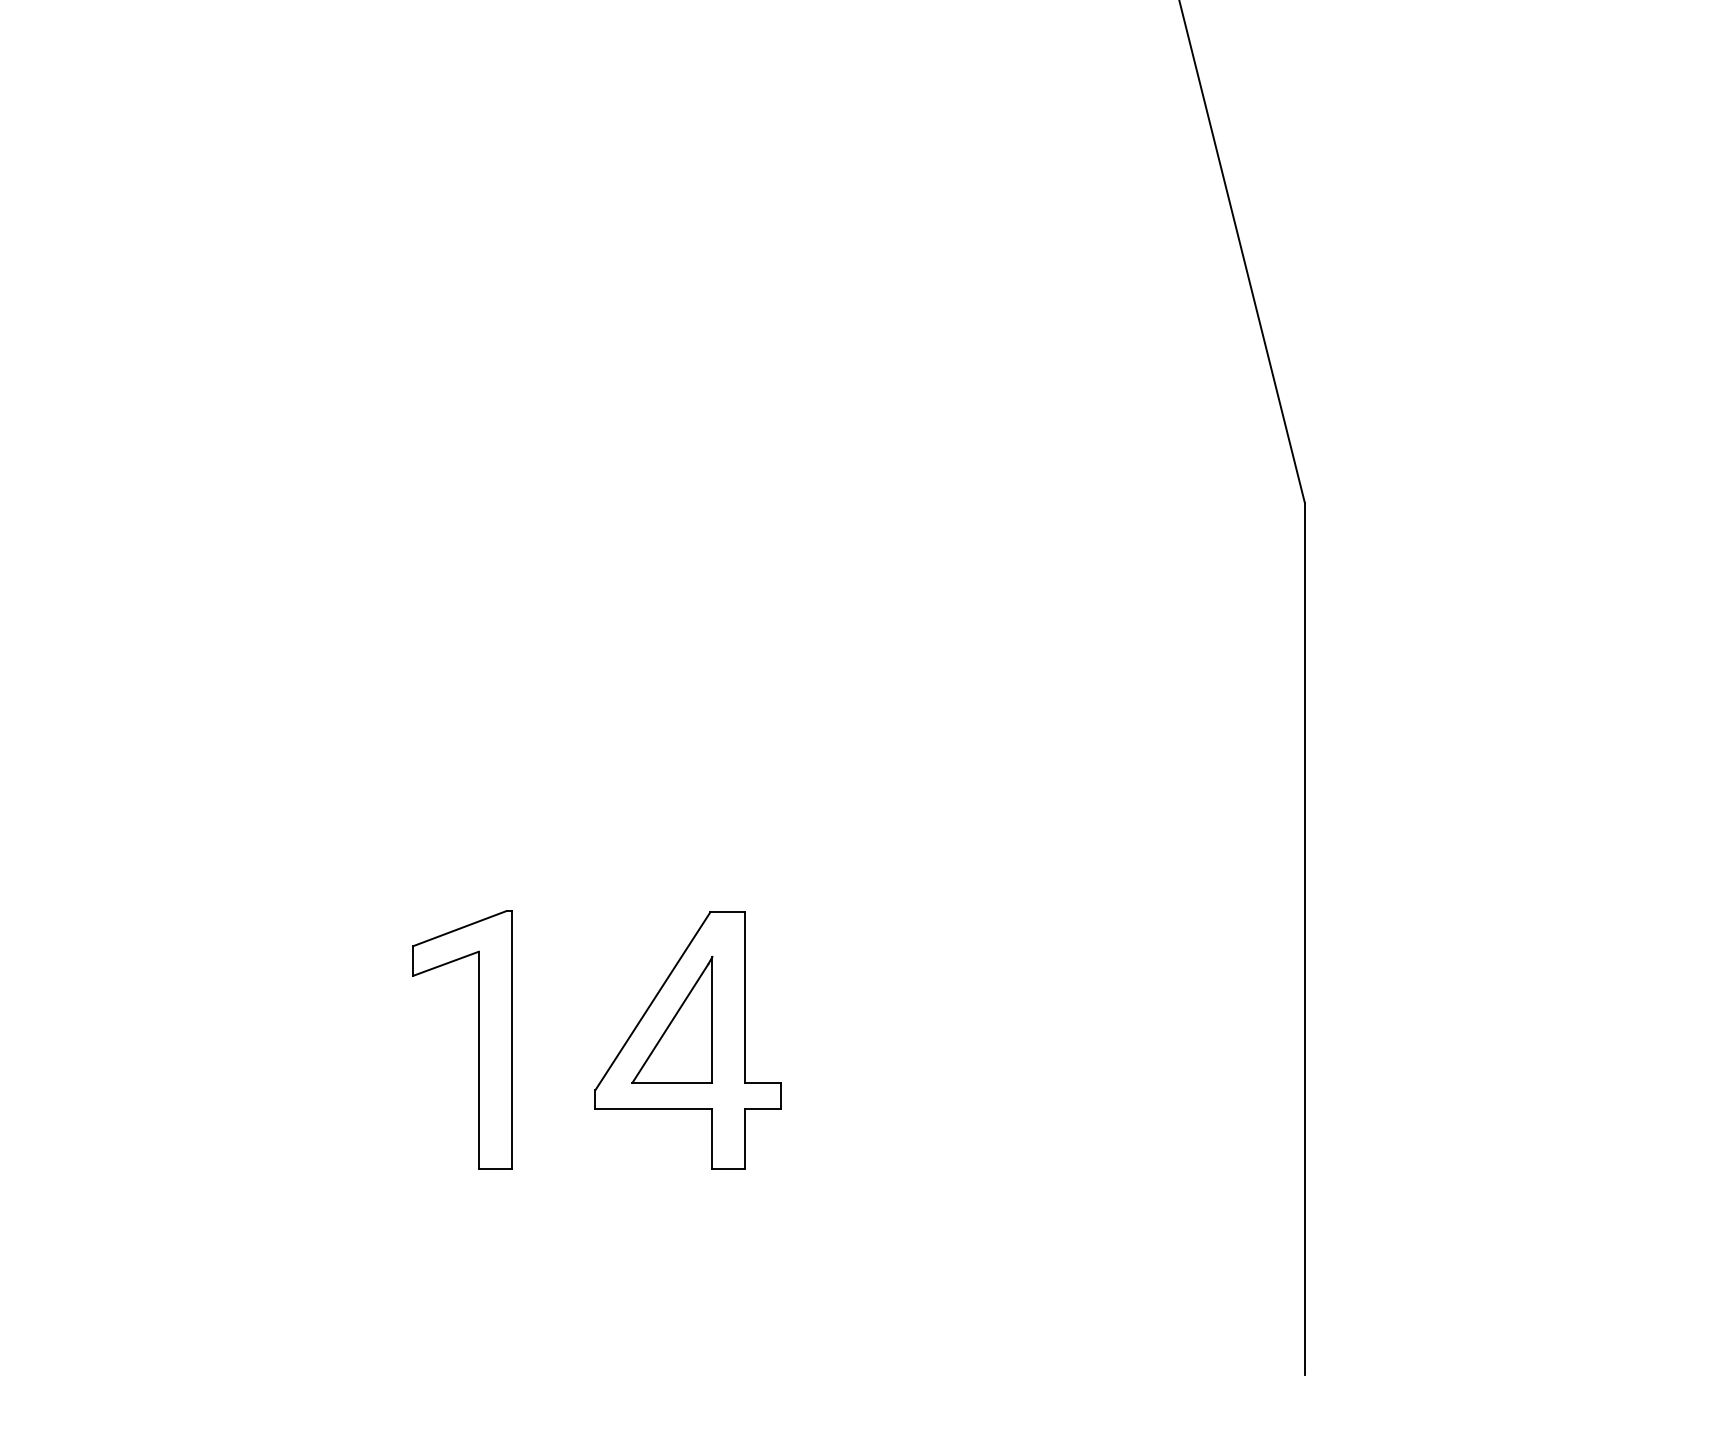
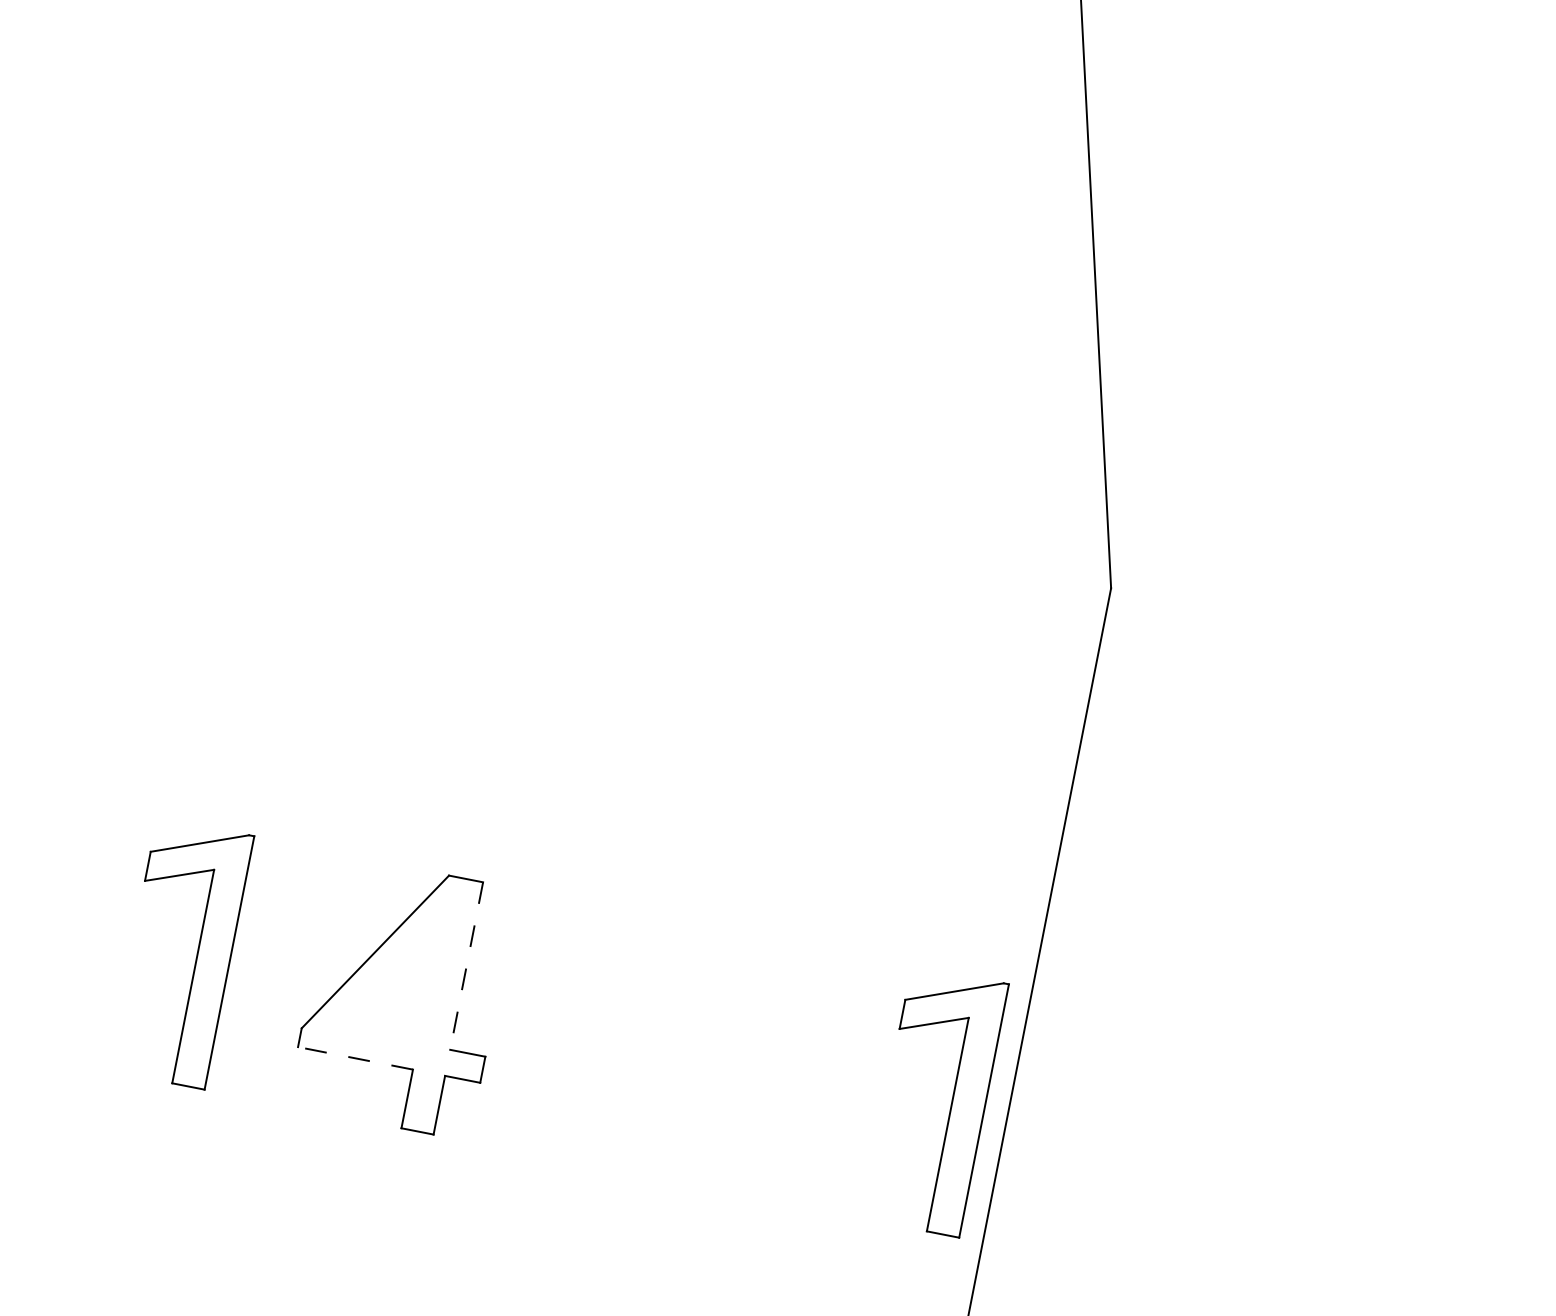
line: (745, 998) -> (466, 967), solid -> dashed
part: (672, 1019) -> (391, 973), removed
part: (1247, 1039) -> (951, 1103), added
line: (653, 1109) -> (355, 1058), solid -> dashed

